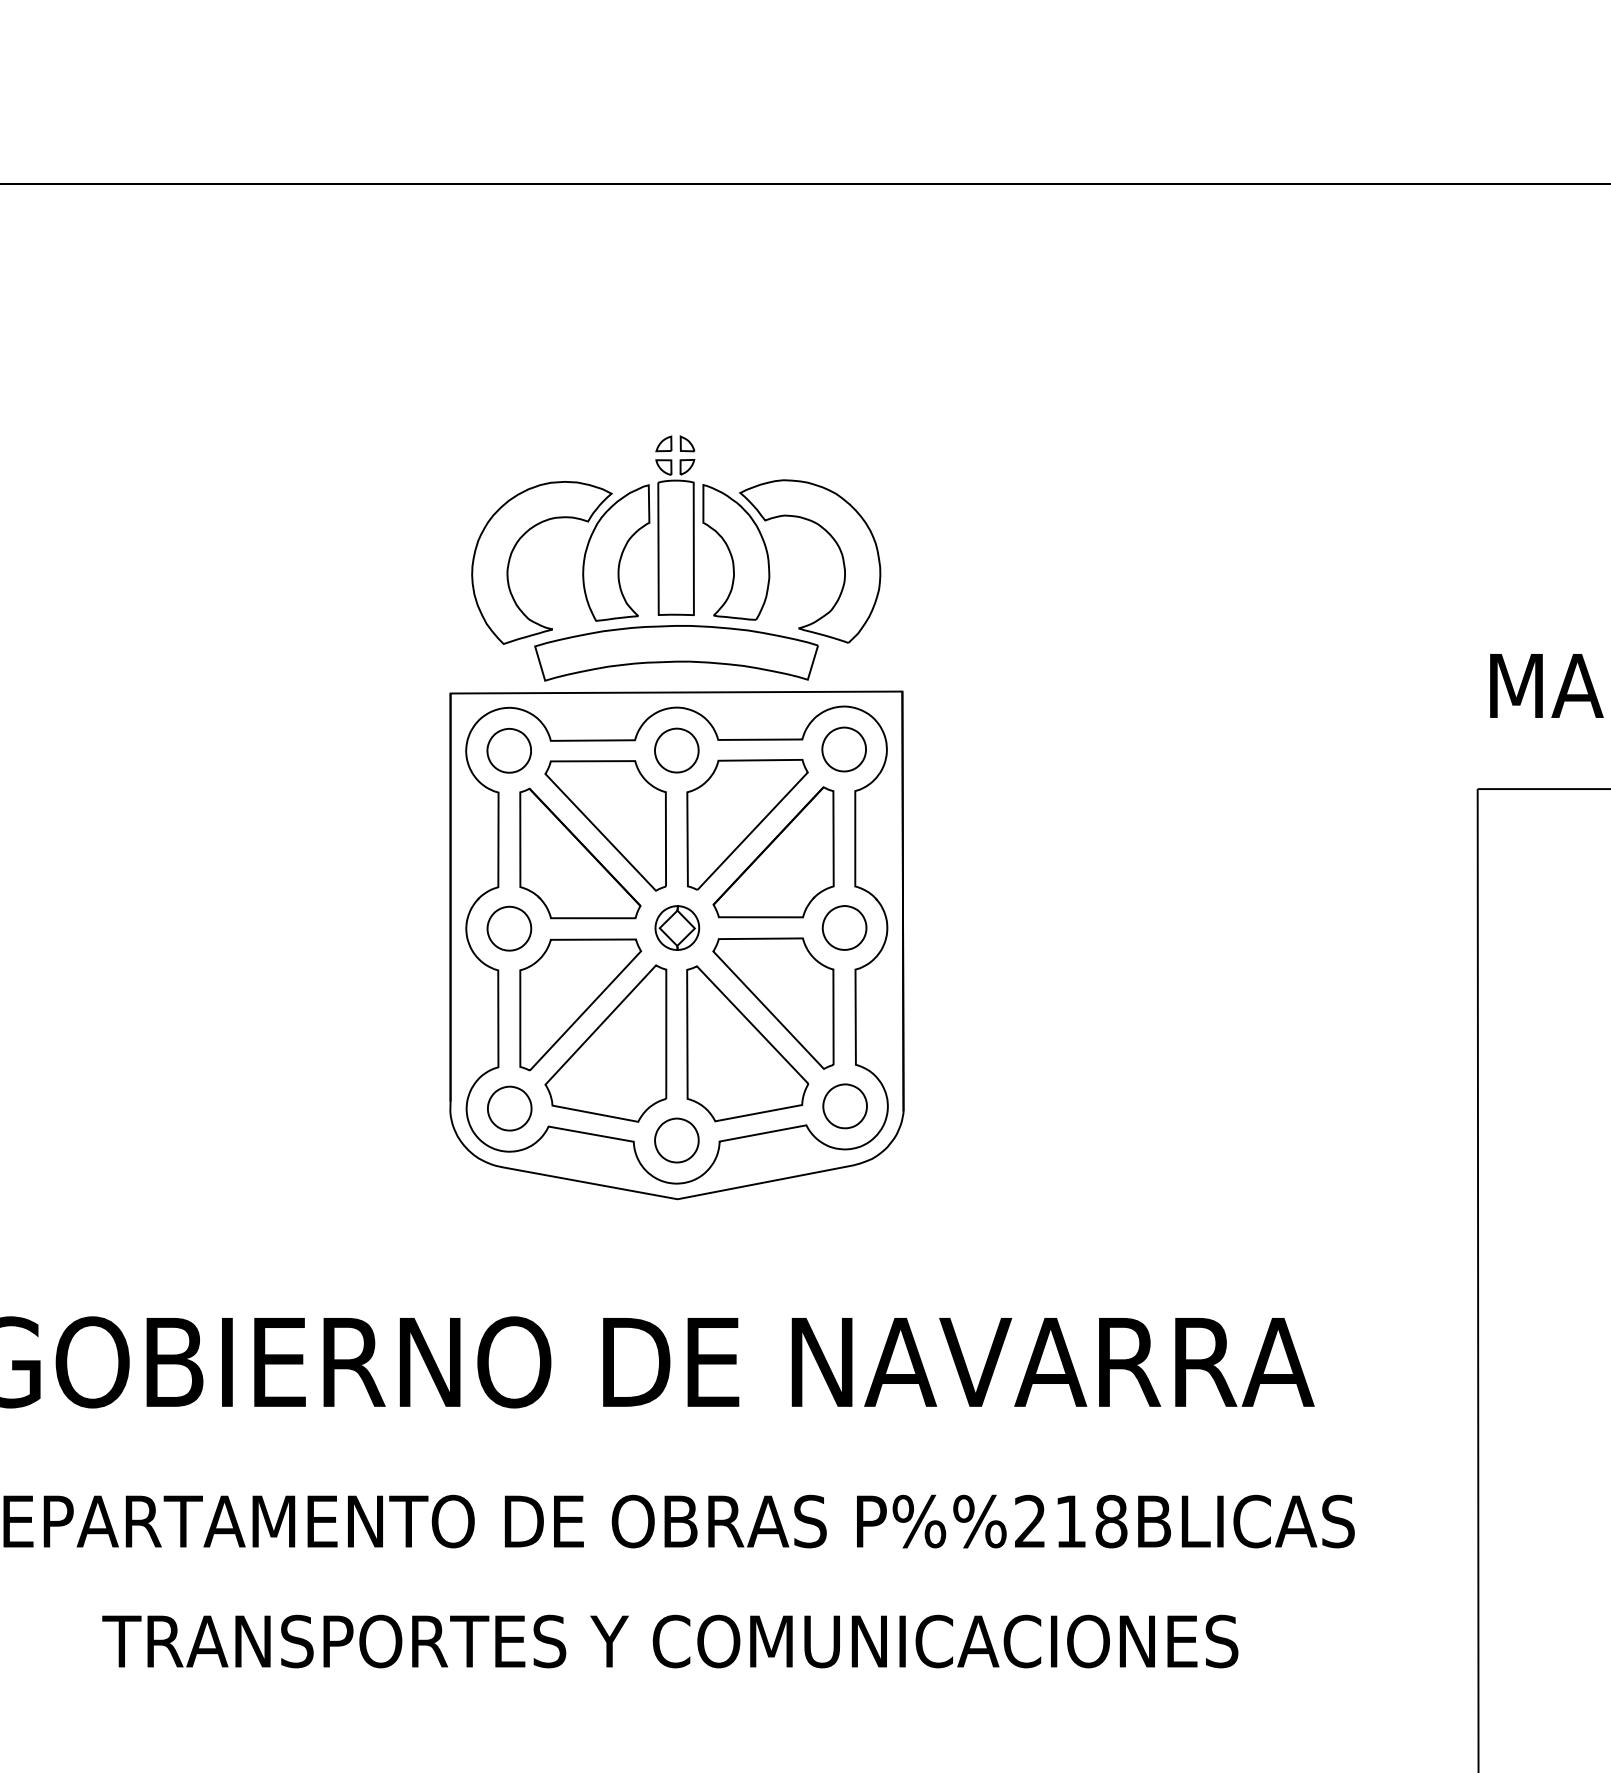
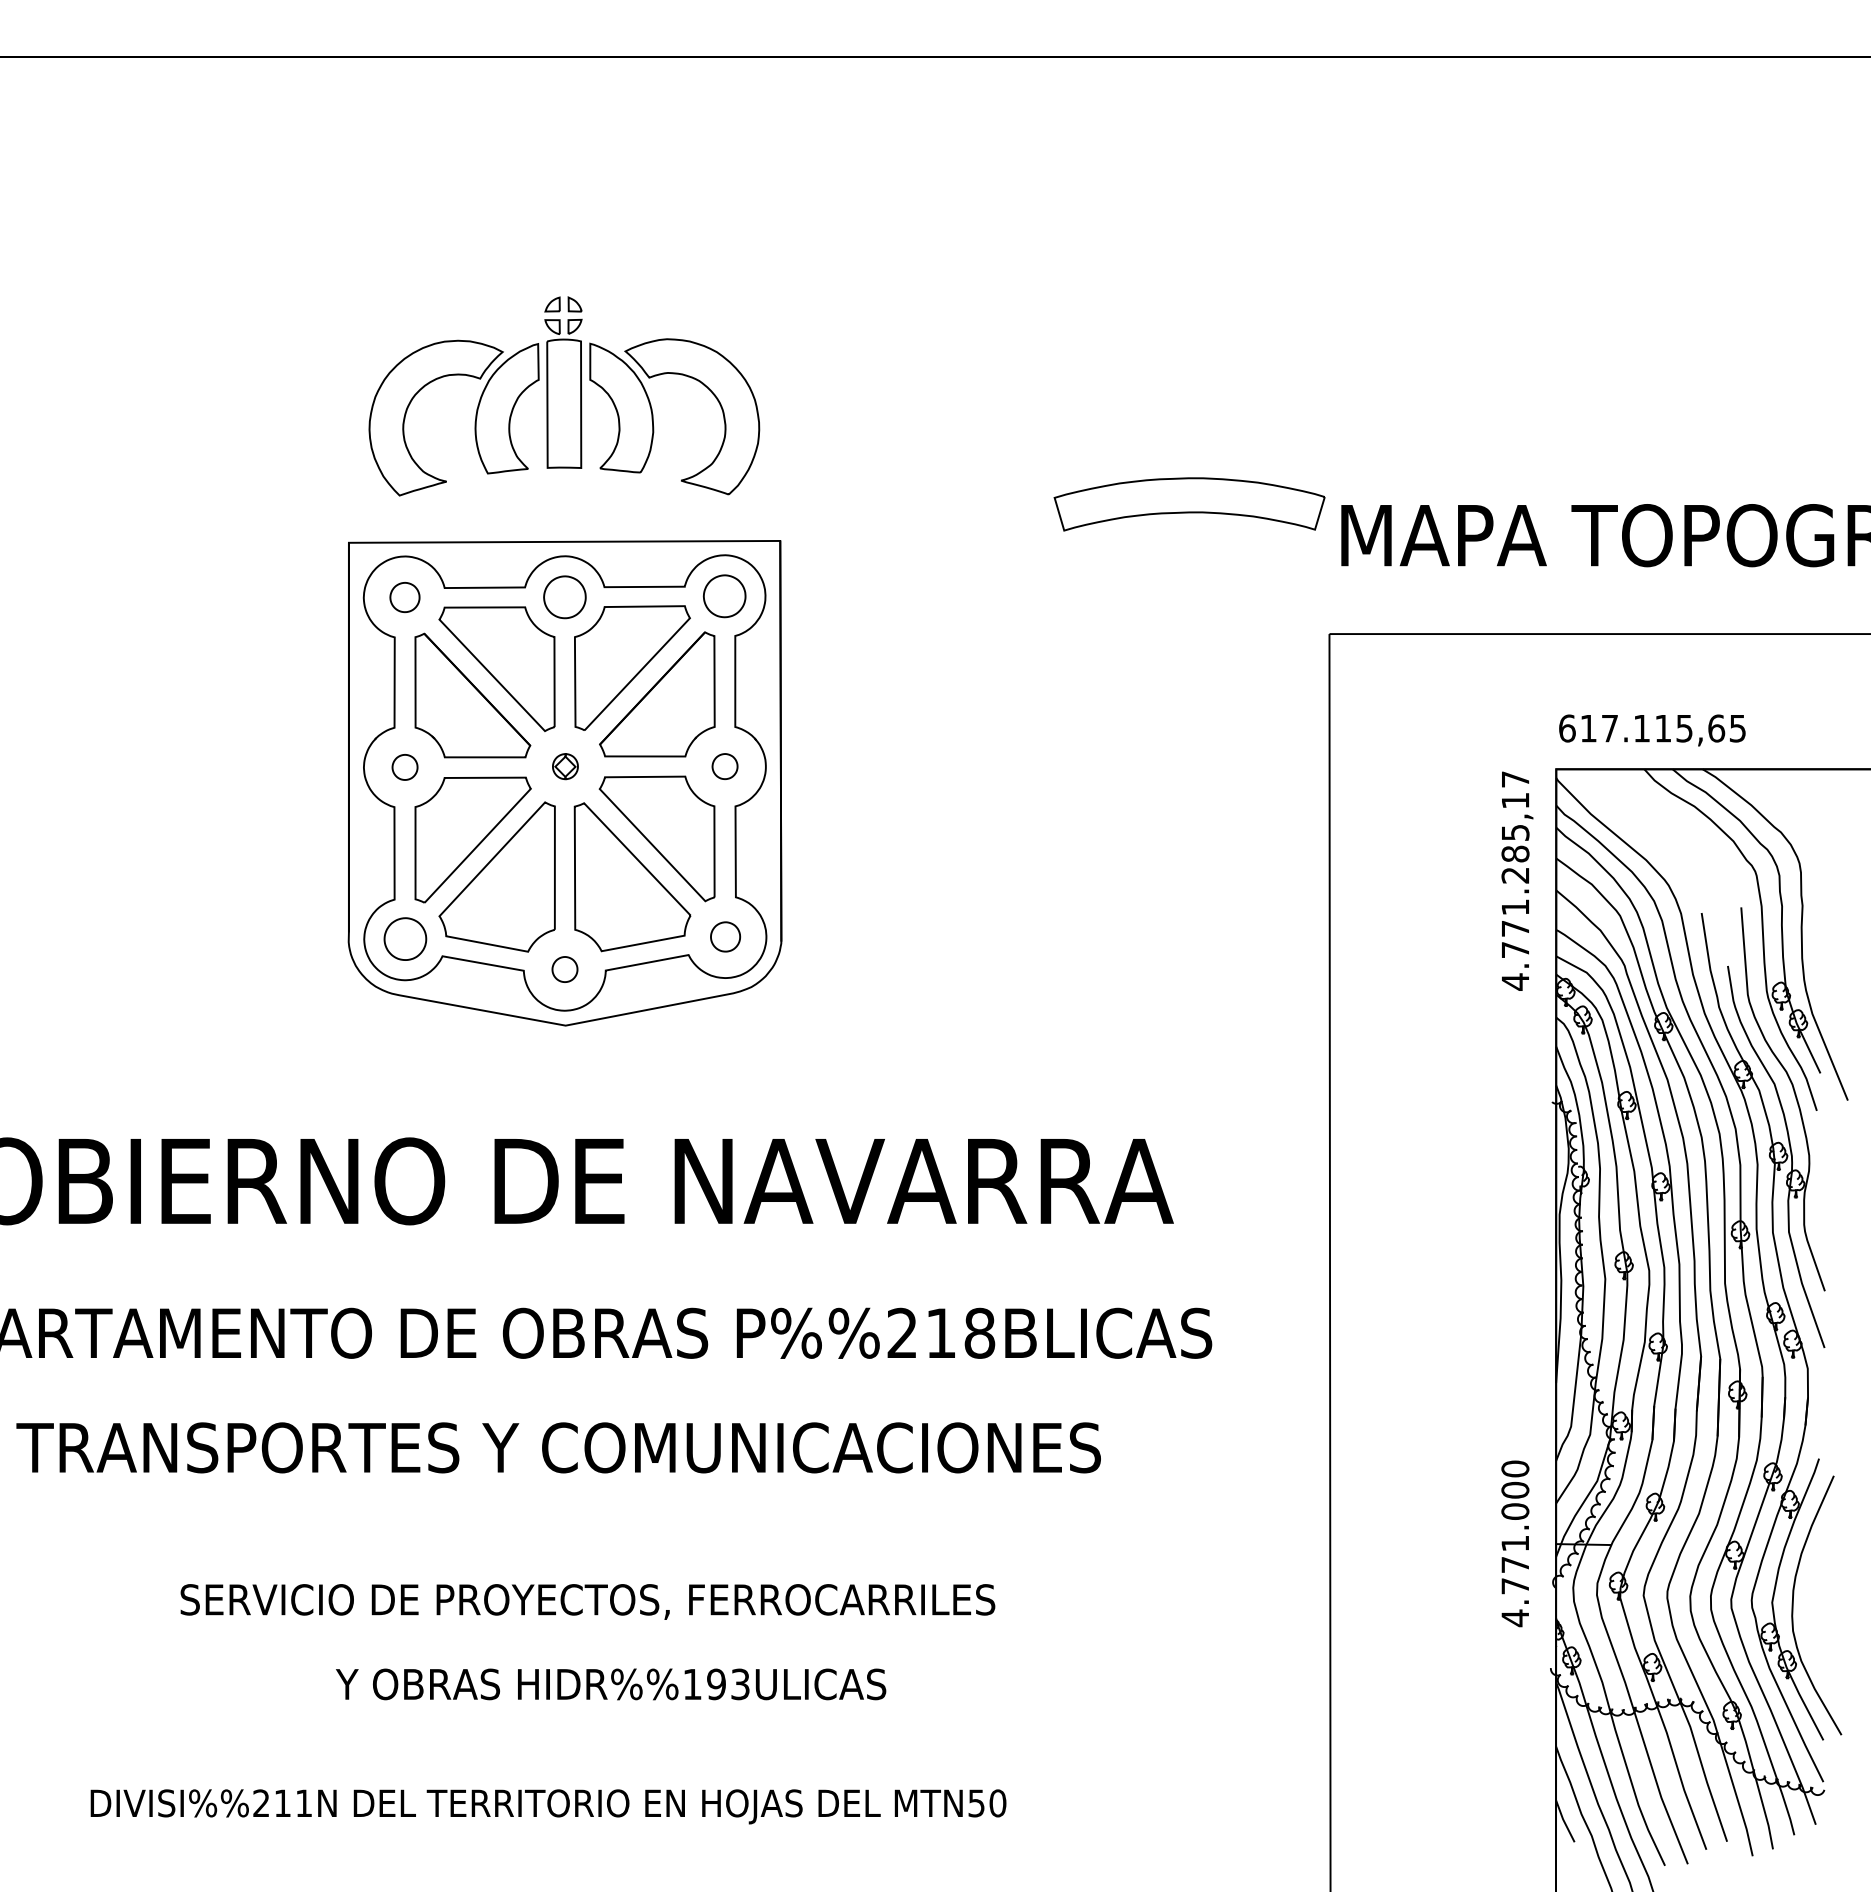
part: (676, 653) -> (1189, 504), moved
part: (508, 750) -> (404, 597), size x0.7
part: (677, 927) -> (565, 766), size x0.6
part: (843, 927) -> (724, 766), size x0.6
part: (508, 928) -> (404, 767), size x0.6
part: (845, 1105) -> (725, 936), size x0.7
part: (676, 1140) -> (564, 969), size x0.6

